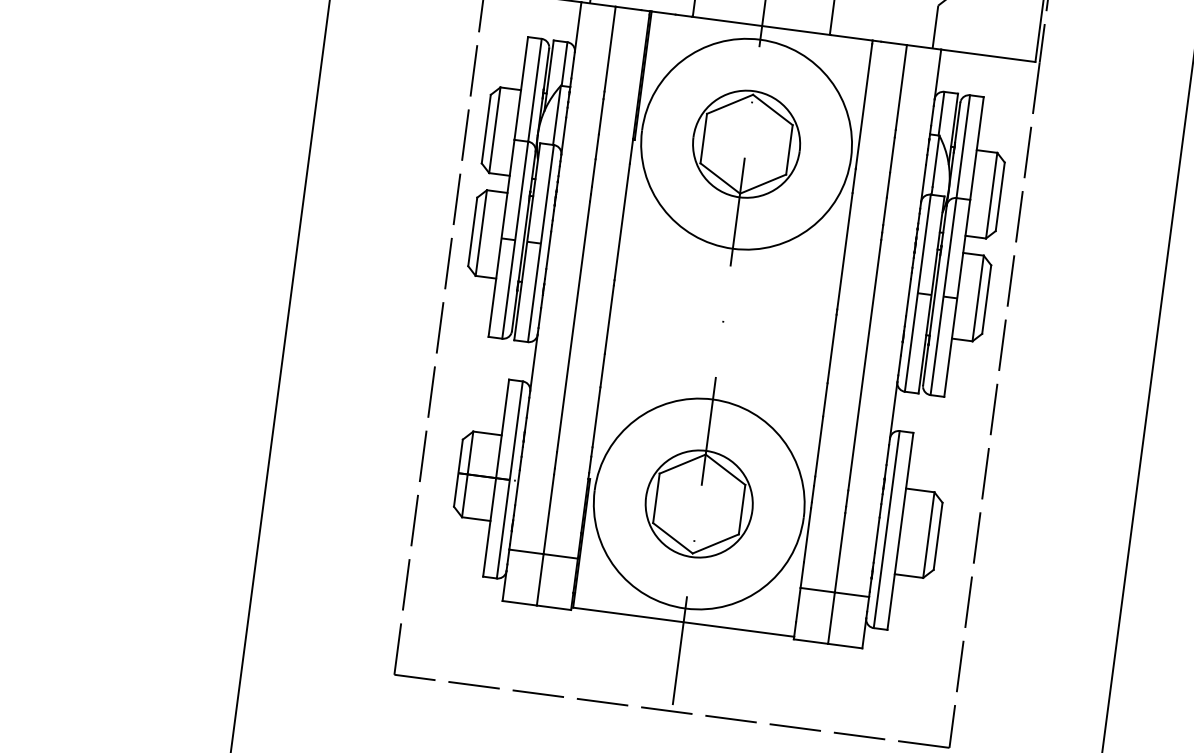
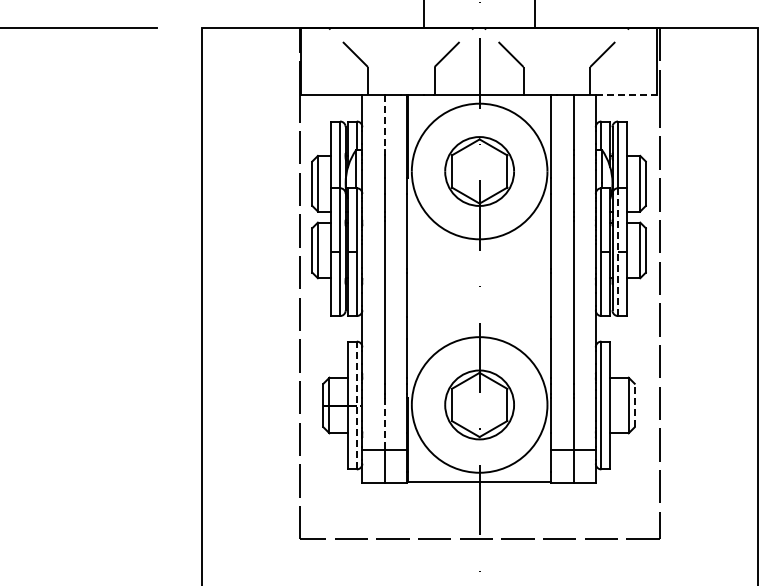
line: (609, 49) -> (384, 122), solid -> dashed
line: (988, 55) -> (626, 94), solid -> dashed
line: (944, 297) -> (618, 252), solid -> dashed
line: (509, 479) -> (356, 405), solid -> dashed
line: (548, 514) -> (384, 424), solid -> dashed
line: (937, 536) -> (634, 405), solid -> dashed

